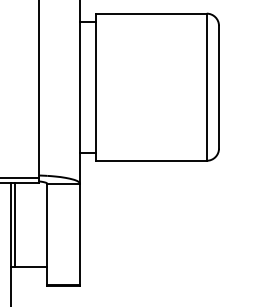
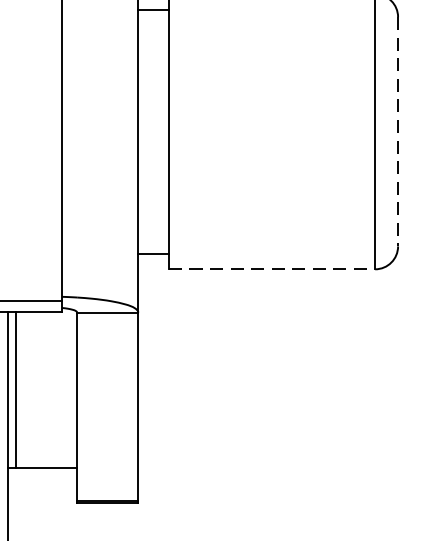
line: (219, 87) -> (398, 132), solid -> dashed
line: (152, 160) -> (273, 268), solid -> dashed

